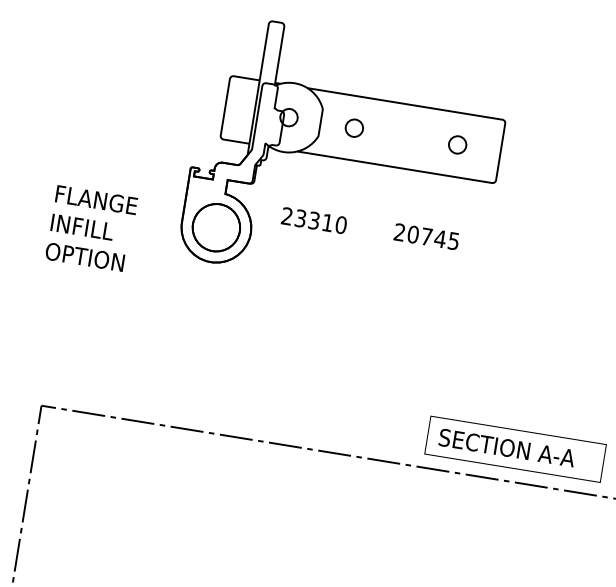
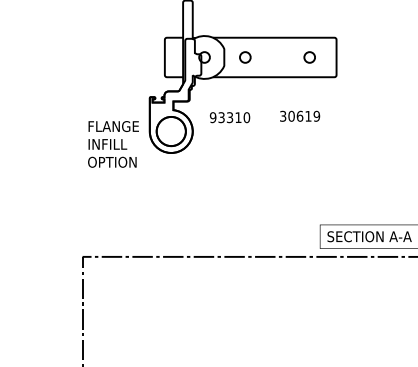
text: (286, 215) -> (212, 117), 23310 -> 93310
text: (91, 228) -> (113, 144), moved
text: (427, 235) -> (300, 115), 20745 -> 30619

